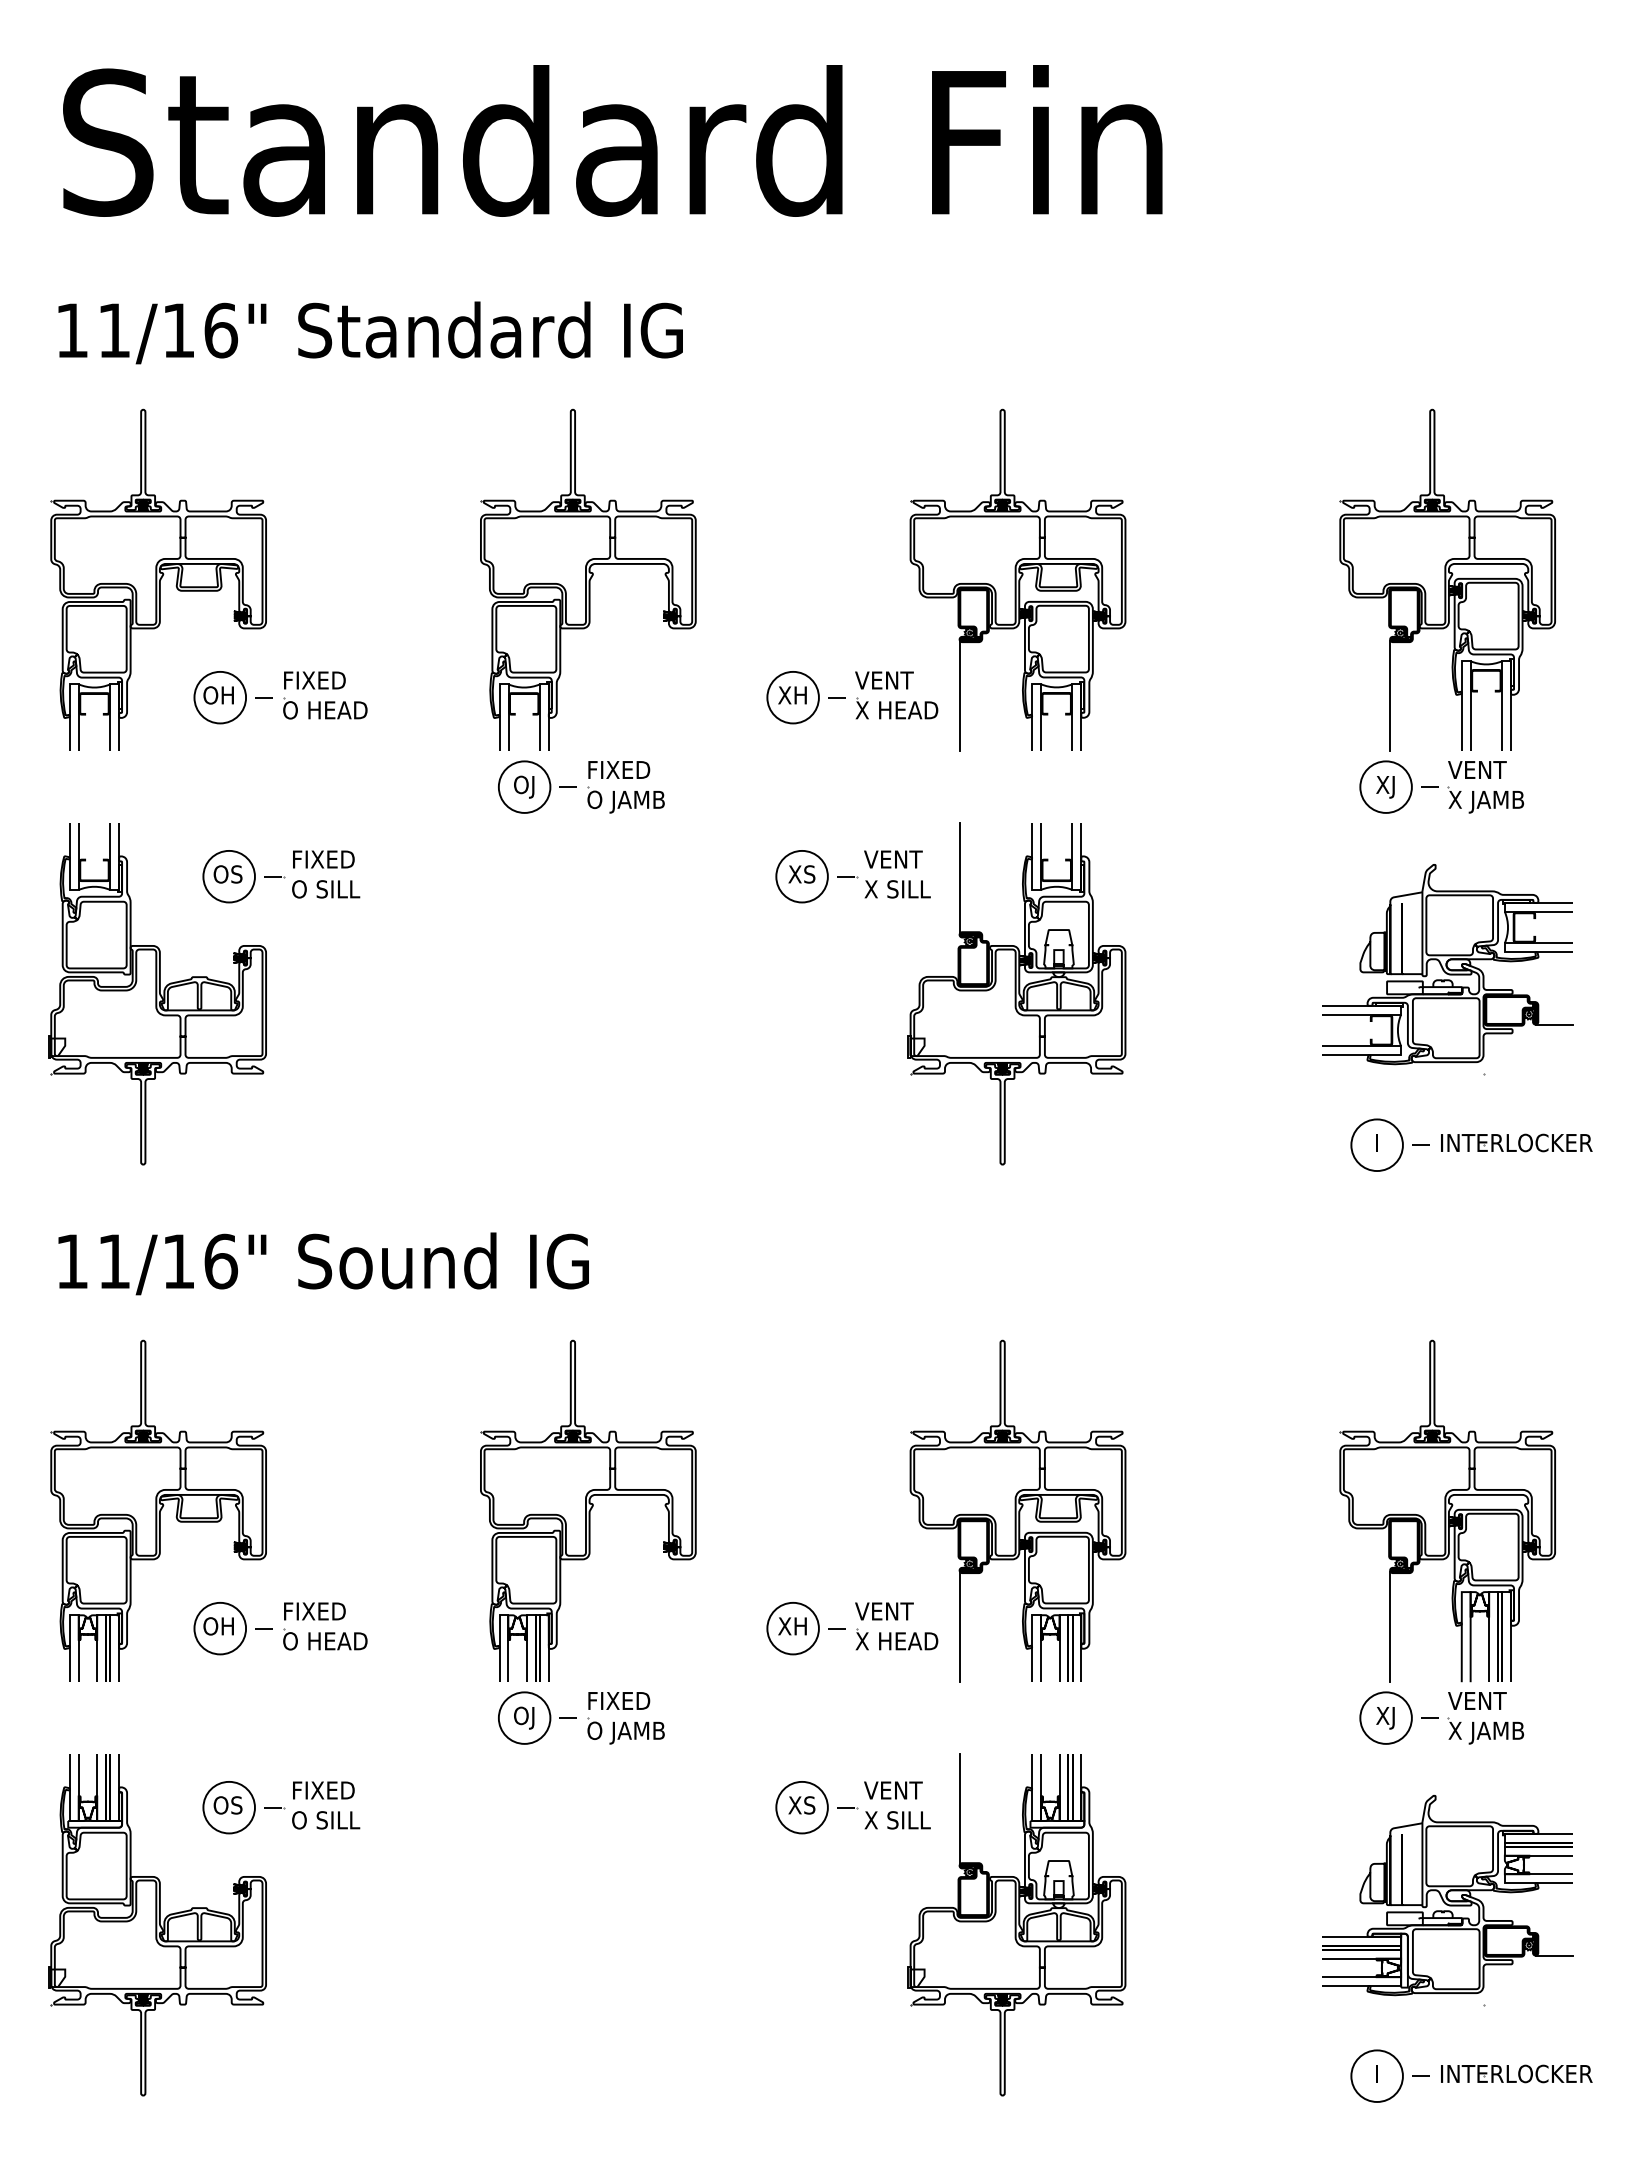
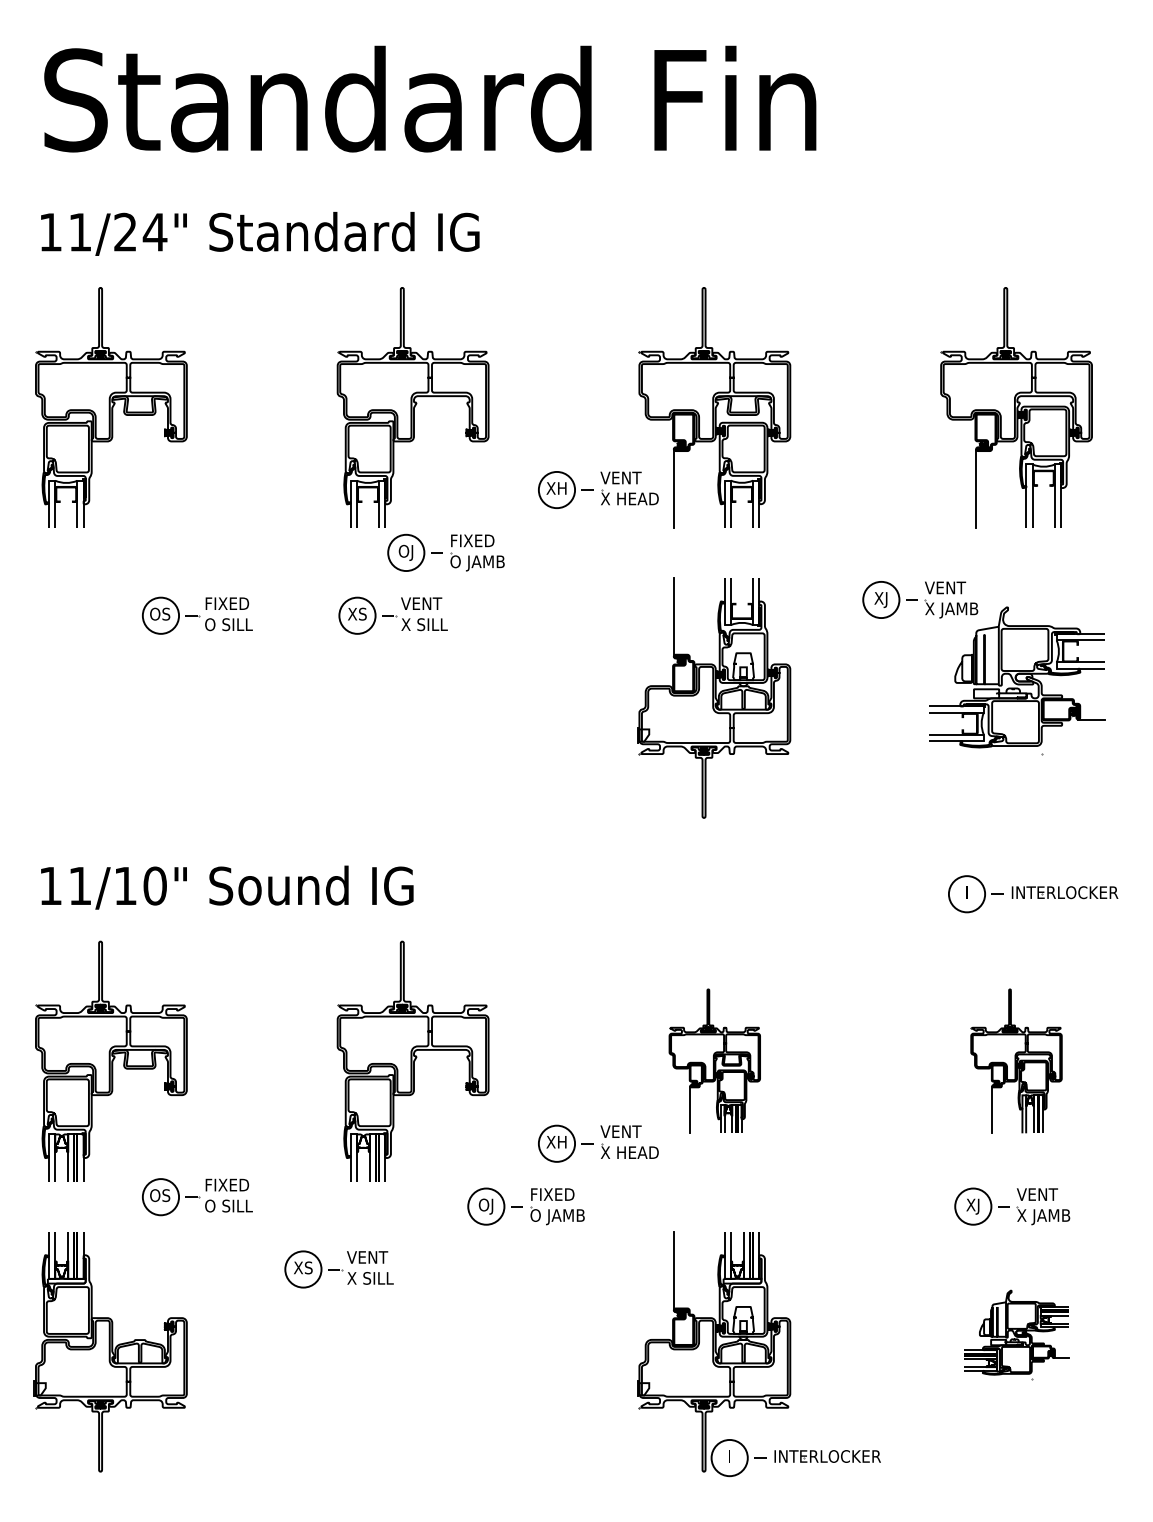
text: (200, 330) -> (140, 232), 11/16" -> 11/24"
part: (280, 697) -> (196, 489), removed
part: (581, 786) -> (446, 552), moved
part: (1441, 786) -> (920, 599), moved
part: (852, 876) -> (392, 615), moved
part: (157, 994) -> (110, 698), removed
part: (1471, 1144) -> (1033, 893), moved
text: (221, 1261) -> (155, 885), 11/16" -> 11/10"
part: (1017, 1510) -> (714, 1060), size x0.6
part: (1447, 1510) -> (1016, 1060), size x0.6
part: (280, 1628) -> (196, 1143), removed
part: (581, 1717) -> (526, 1206), moved
part: (281, 1807) -> (197, 1197), moved
part: (852, 1807) -> (338, 1269), moved
part: (1447, 1900) -> (1016, 1334), size x0.6
part: (1471, 2075) -> (795, 1457), moved

